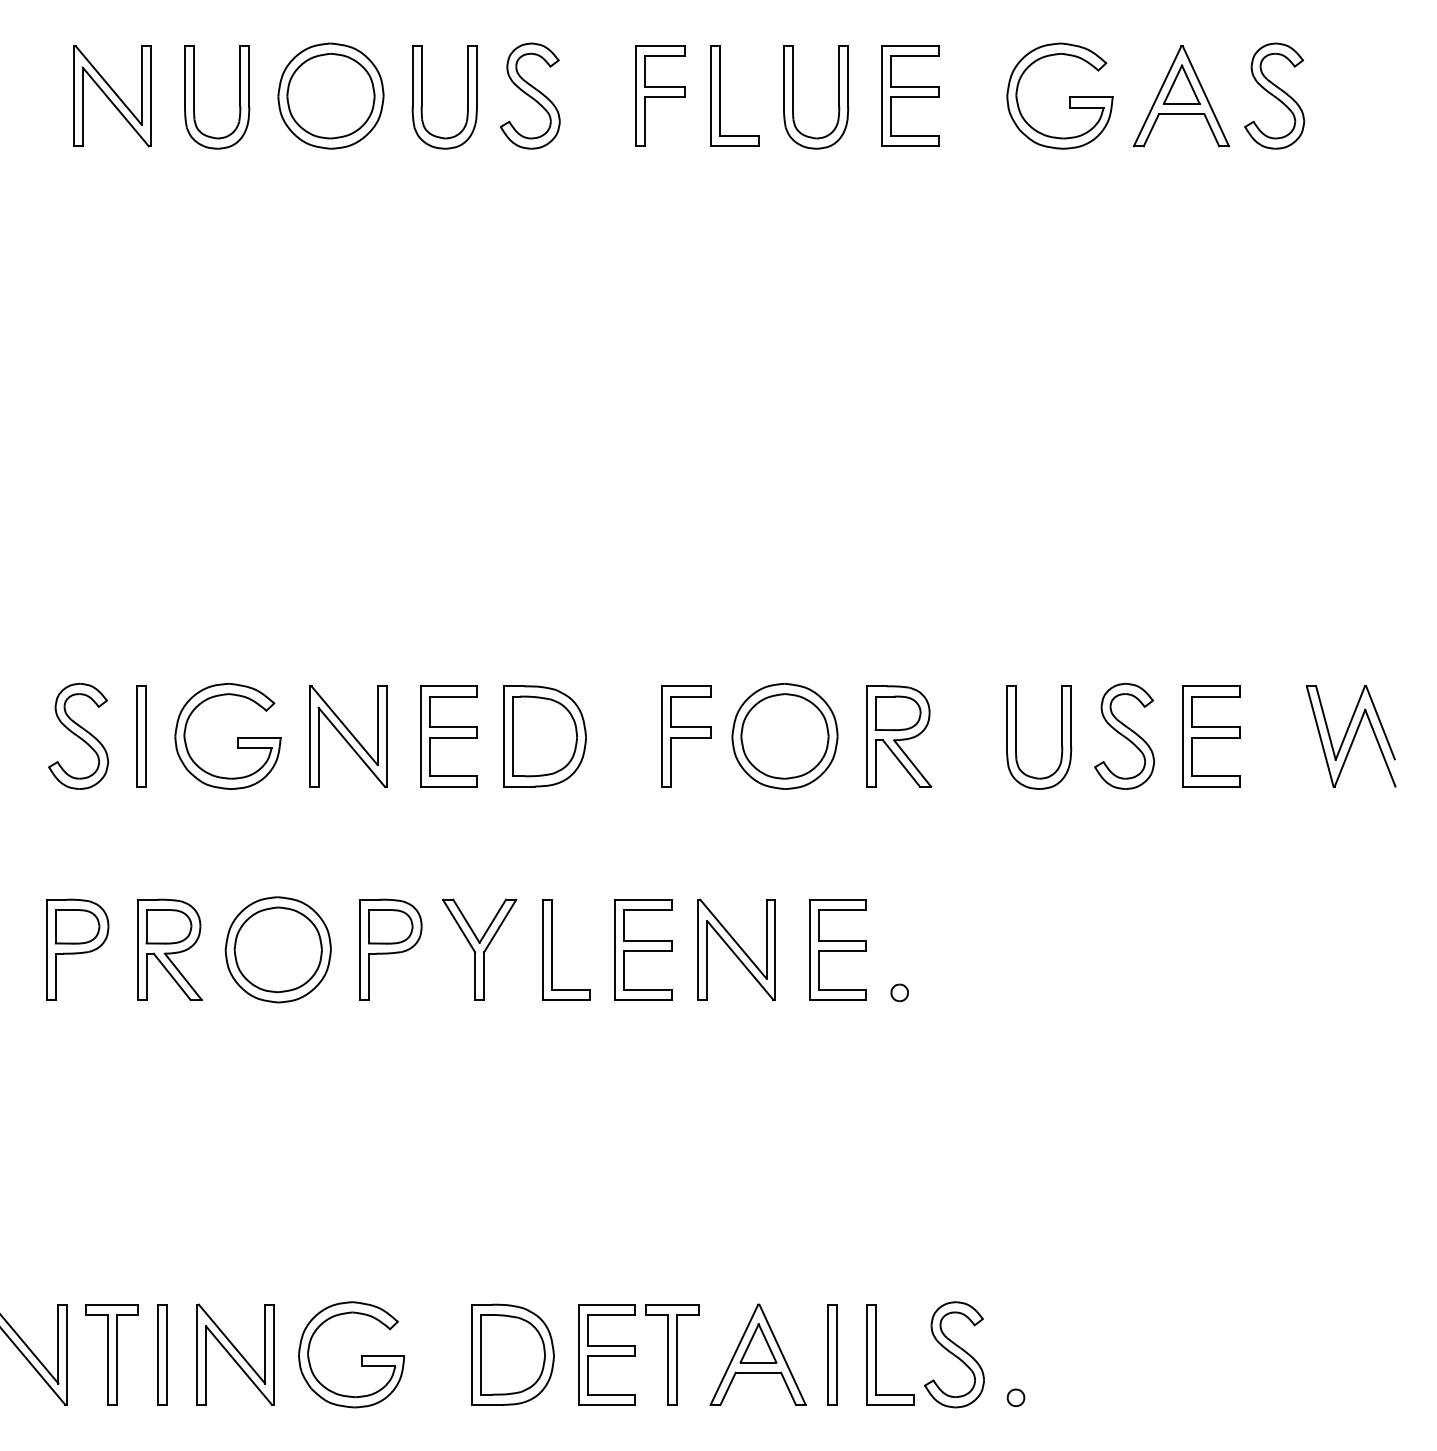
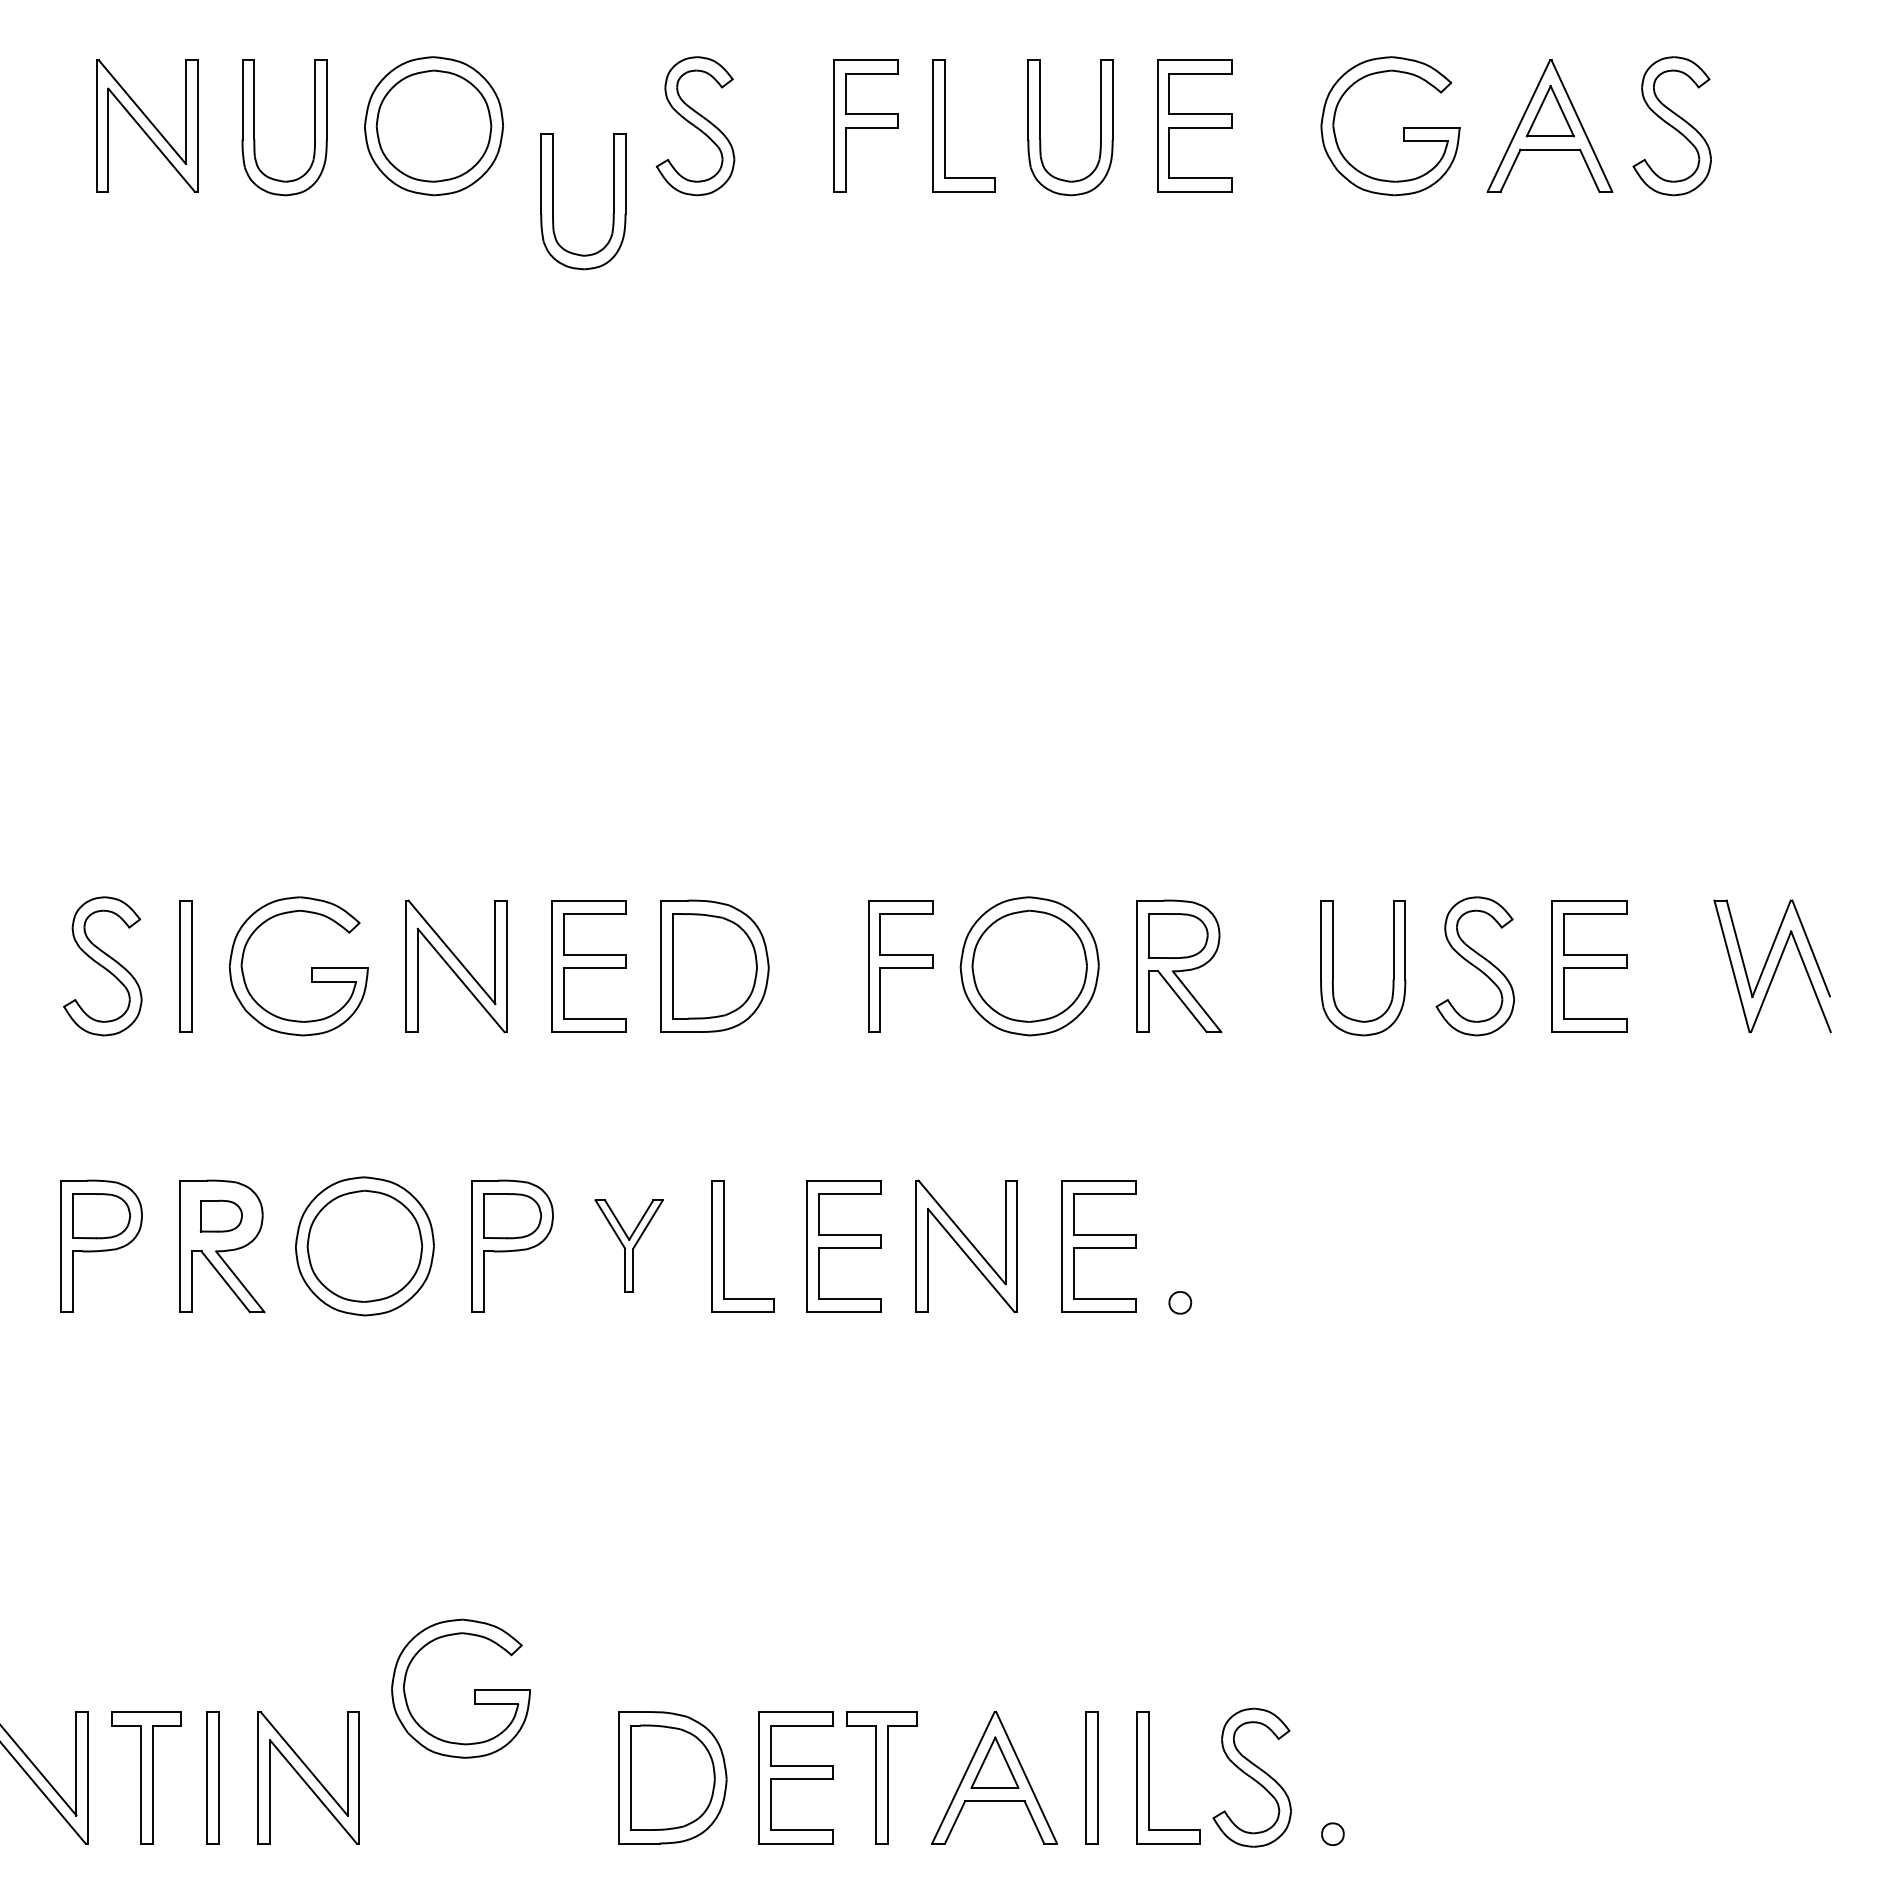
part: (422, 97) -> (553, 201), moved
part: (169, 927) -> (221, 1216), size x0.7
part: (479, 949) -> (629, 1245), size x0.7
part: (361, 1355) -> (474, 1689), moved

